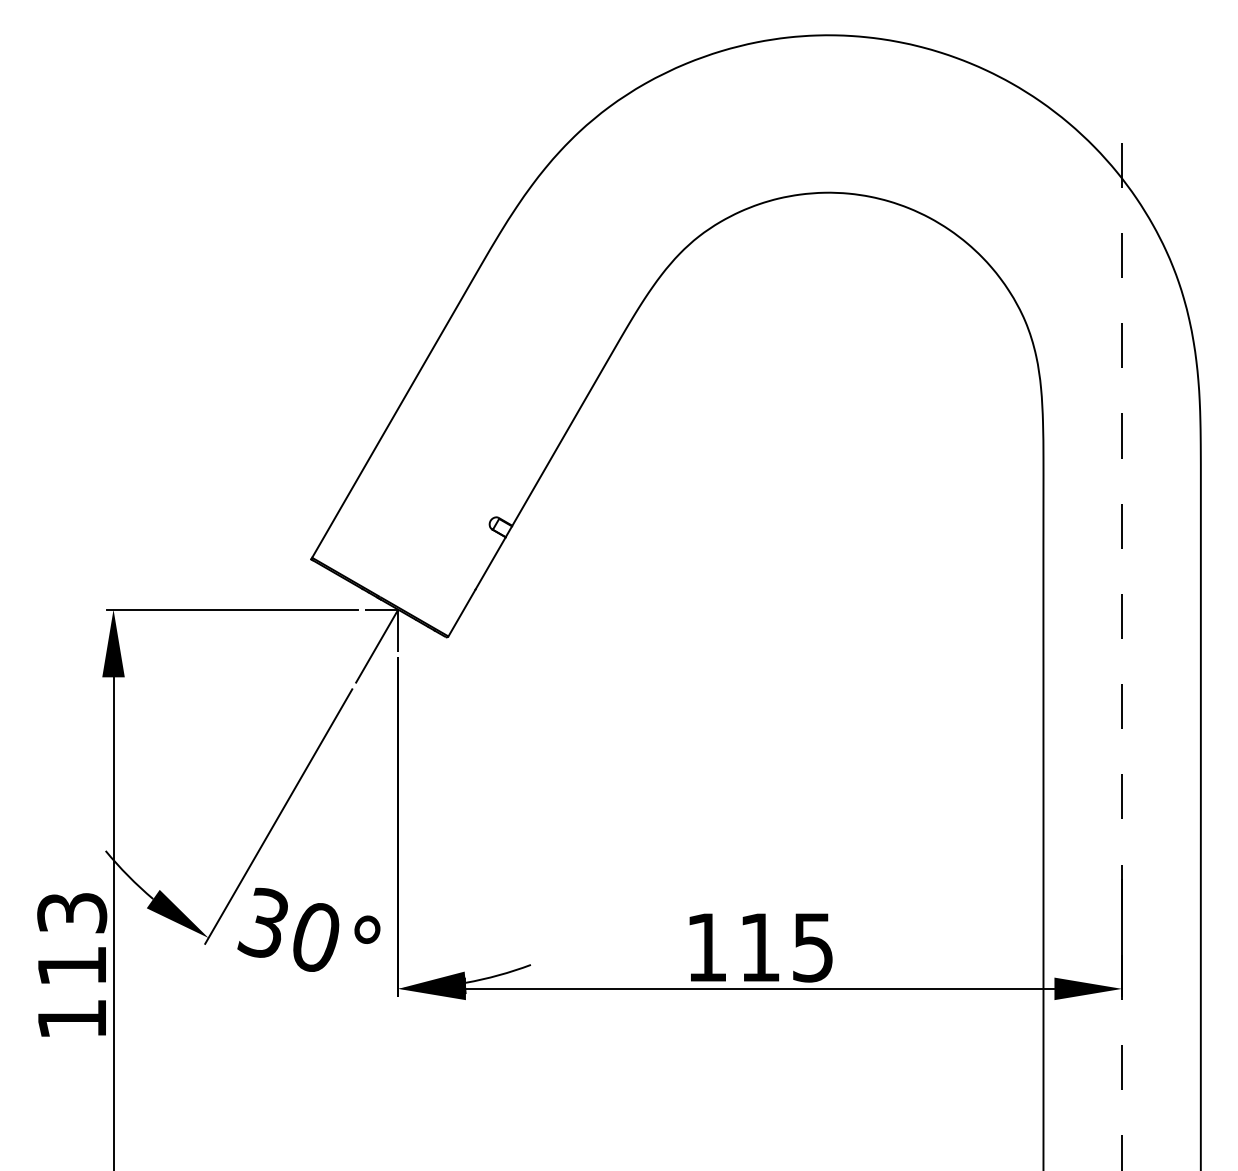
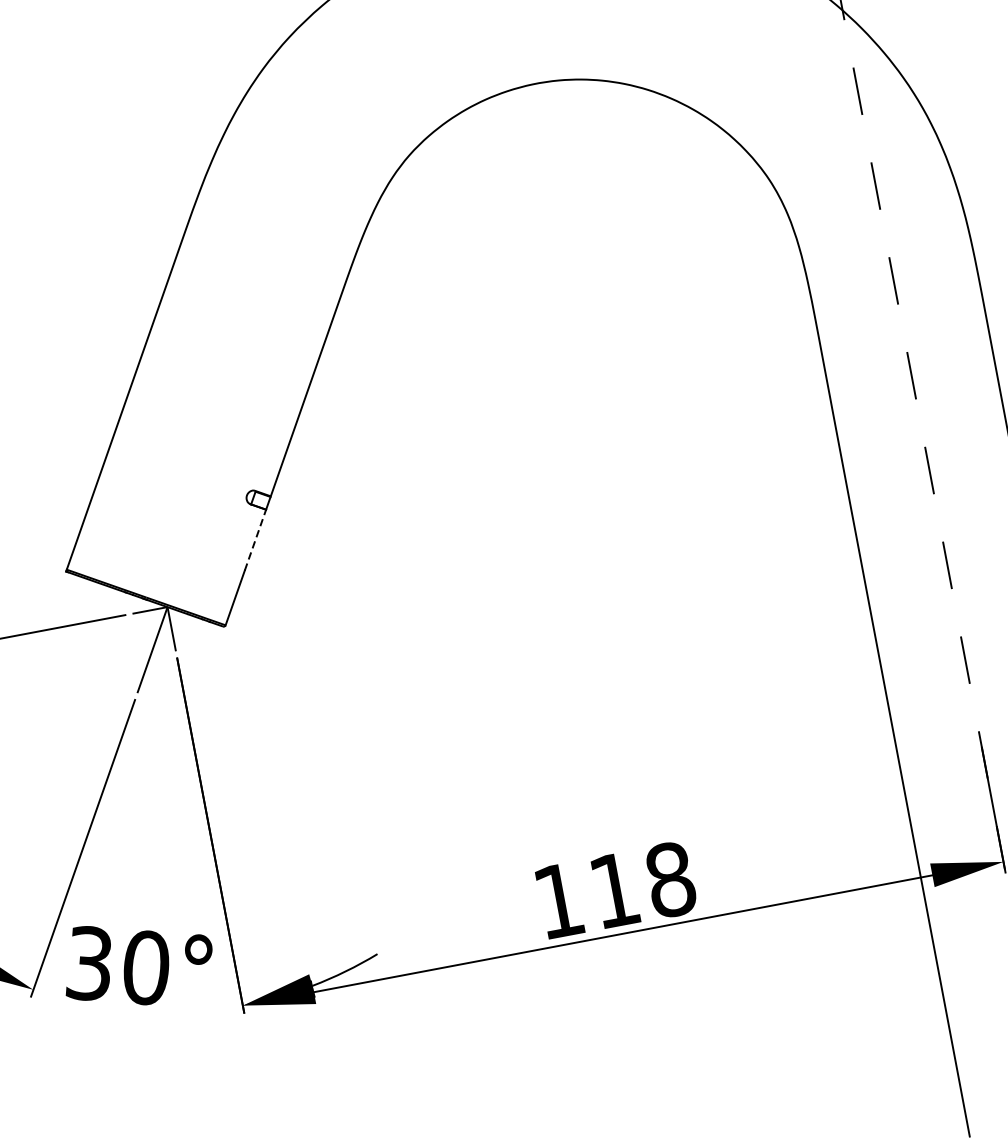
line: (490, 562) -> (255, 539), solid -> dashed
text: (813, 947) -> (670, 879), 115 -> 118

